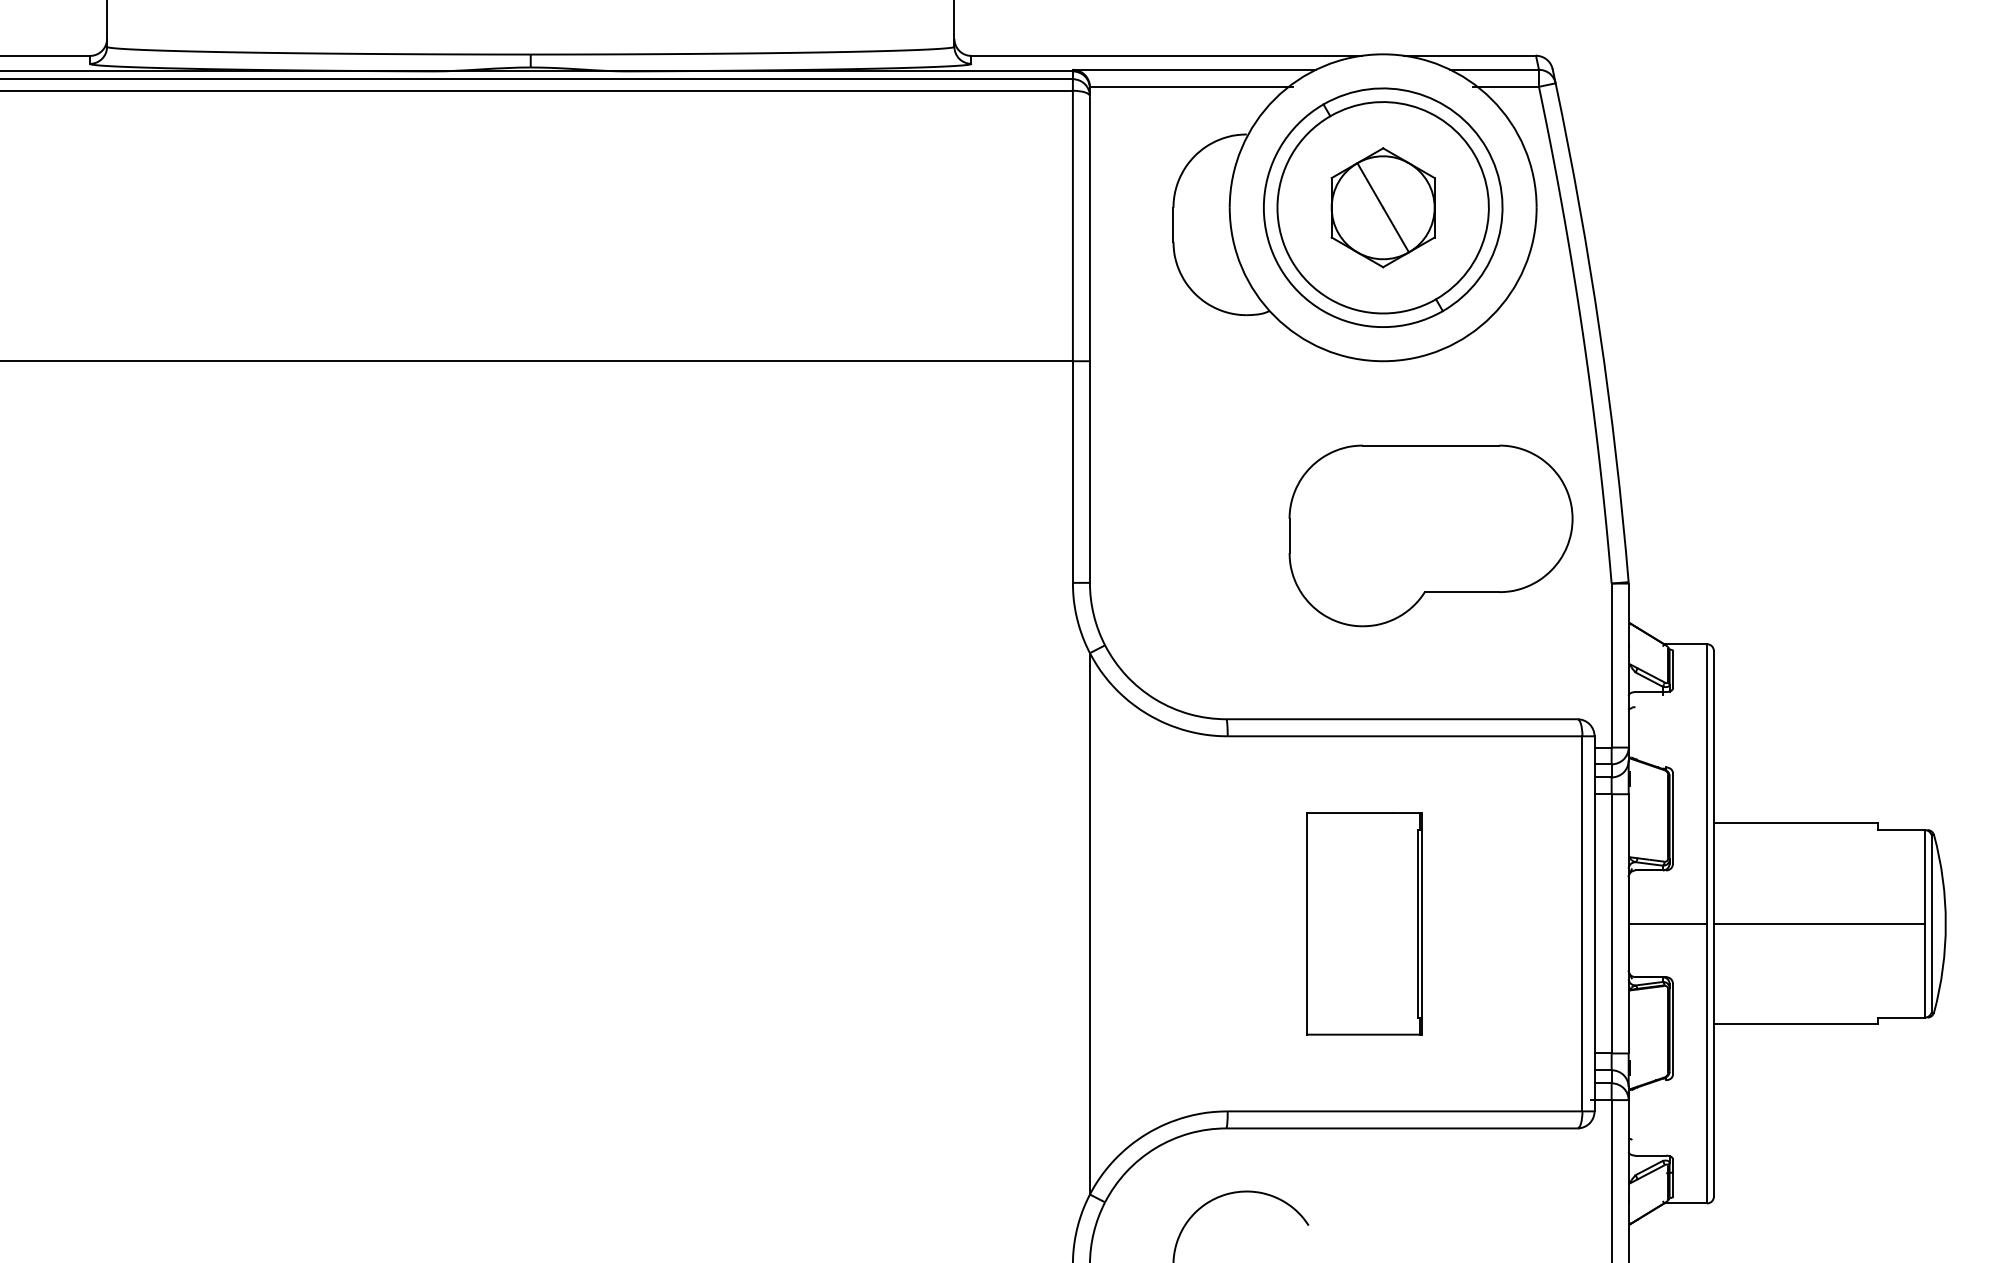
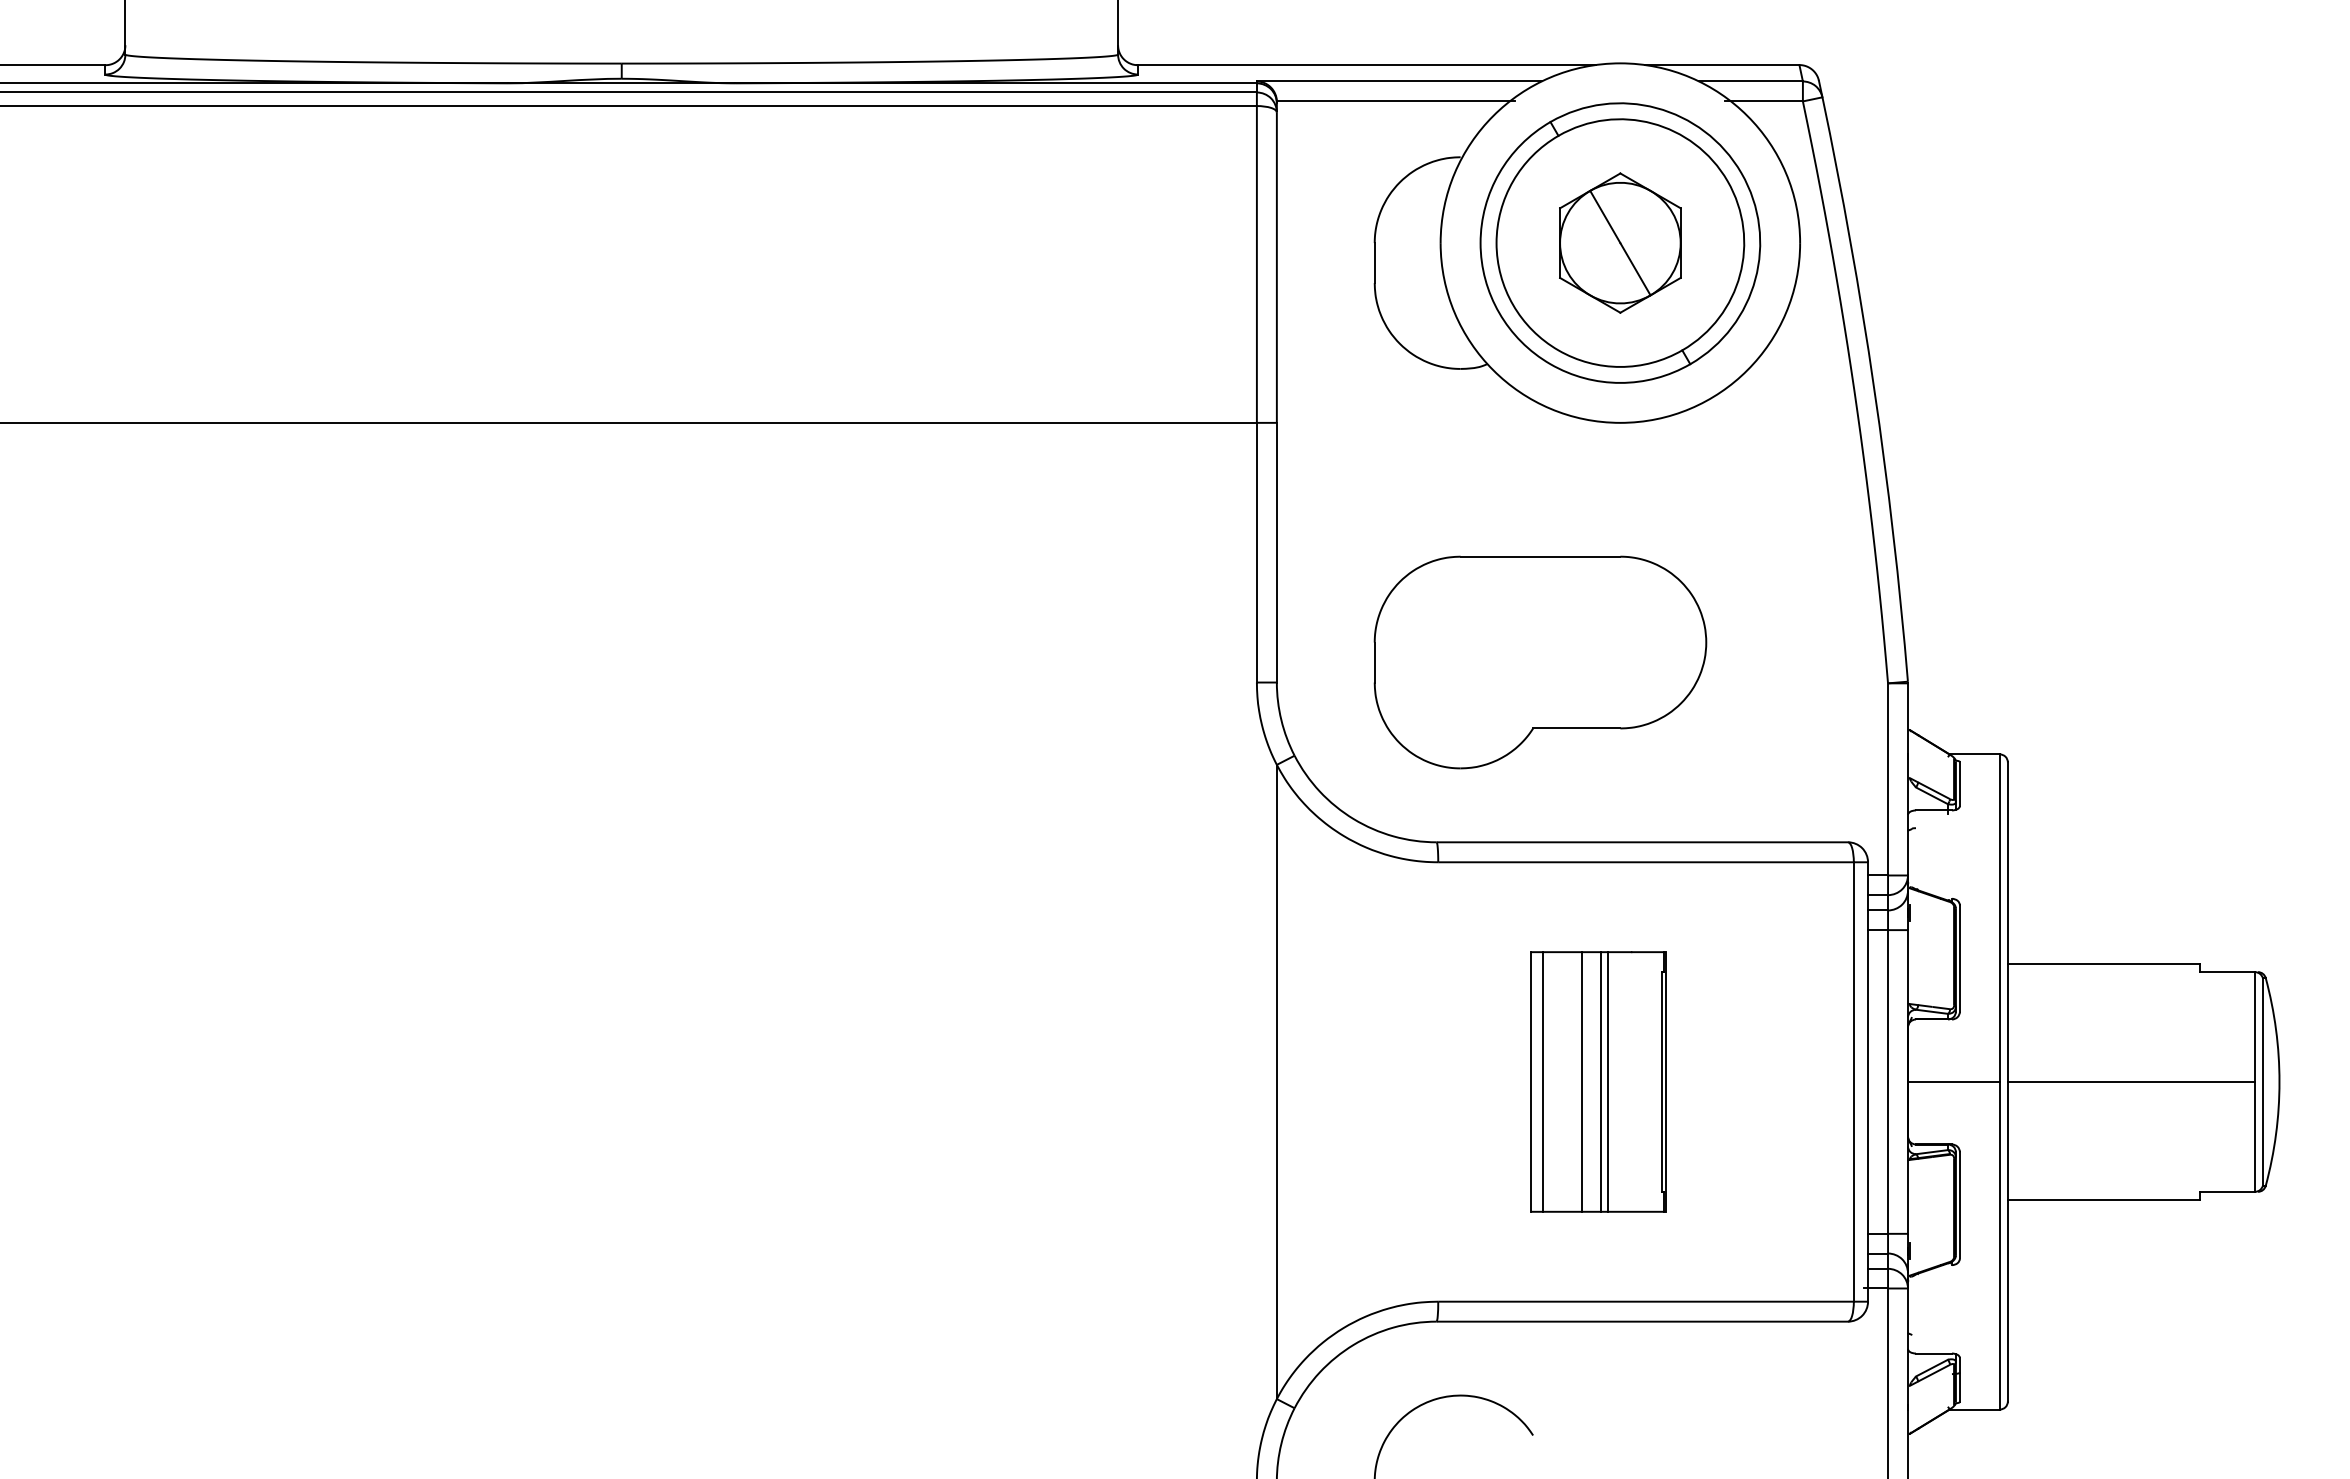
part: (1431, 535) -> (1540, 662), moved
line: (1316, 923) -> (1542, 1081), added
line: (1349, 923) -> (1581, 1081), added
line: (1367, 923) -> (1601, 1081), added
line: (1373, 923) -> (1608, 1081), added

